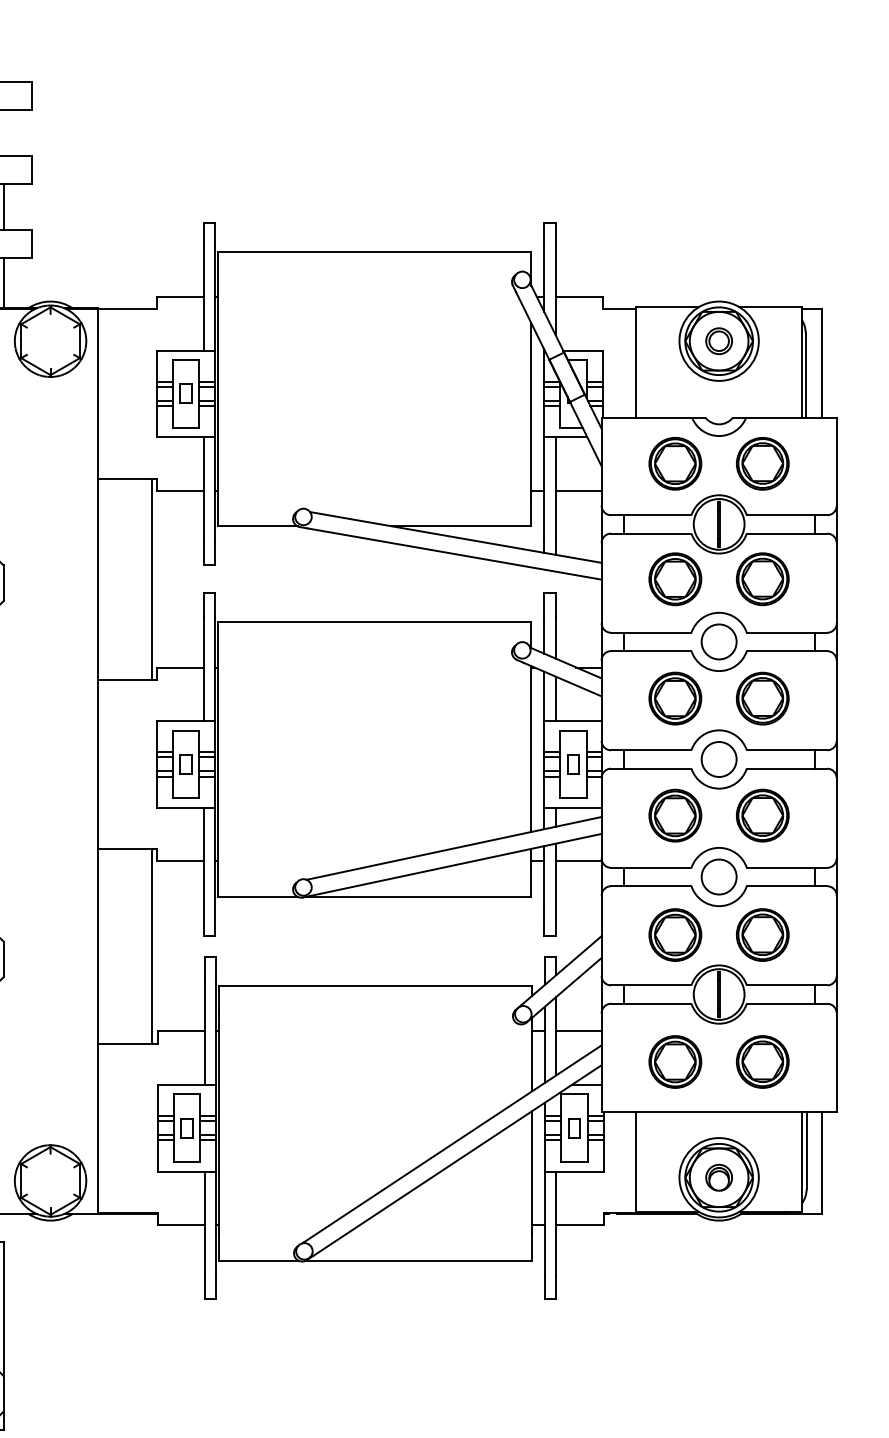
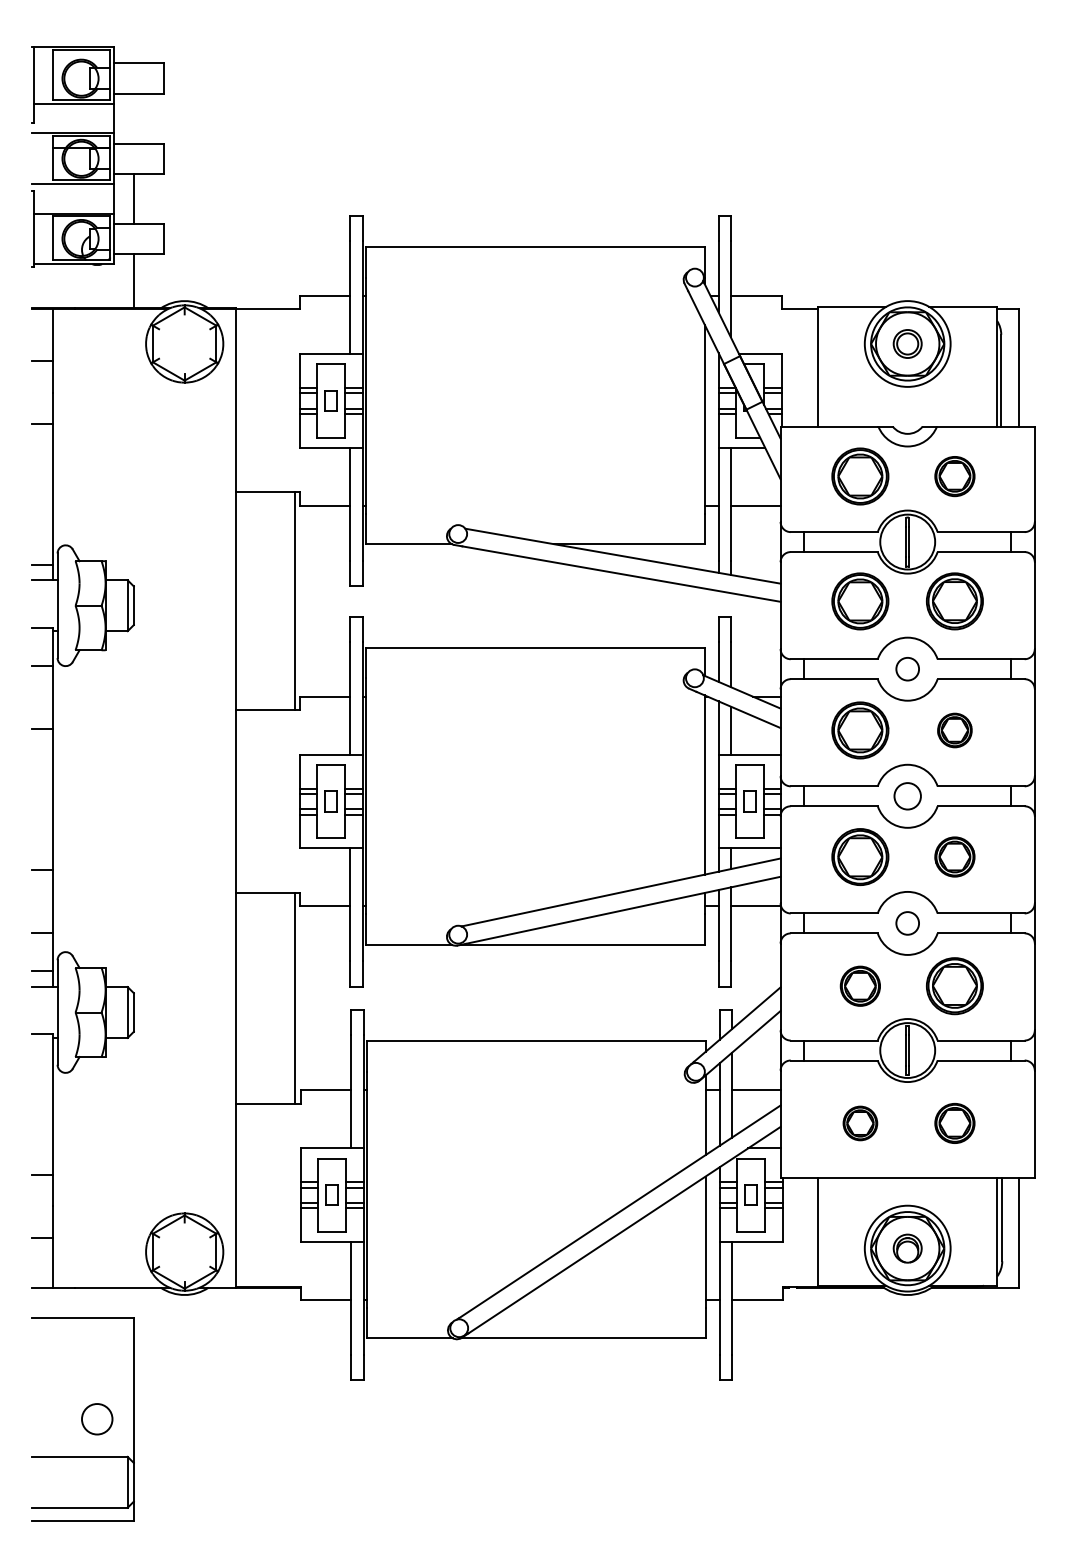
part: (762, 463) -> (954, 476), size x0.7
circle: (718, 642) -> (907, 669), size x0.6
part: (762, 698) -> (954, 730), size x0.6
circle: (718, 759) -> (907, 796), size x0.7
part: (762, 815) -> (954, 856), size x0.7
circle: (718, 877) -> (907, 923), size x0.6
part: (675, 935) -> (860, 986), size x0.7
part: (675, 1062) -> (860, 1123), size x0.6
part: (762, 1062) -> (954, 1123), size x0.7

